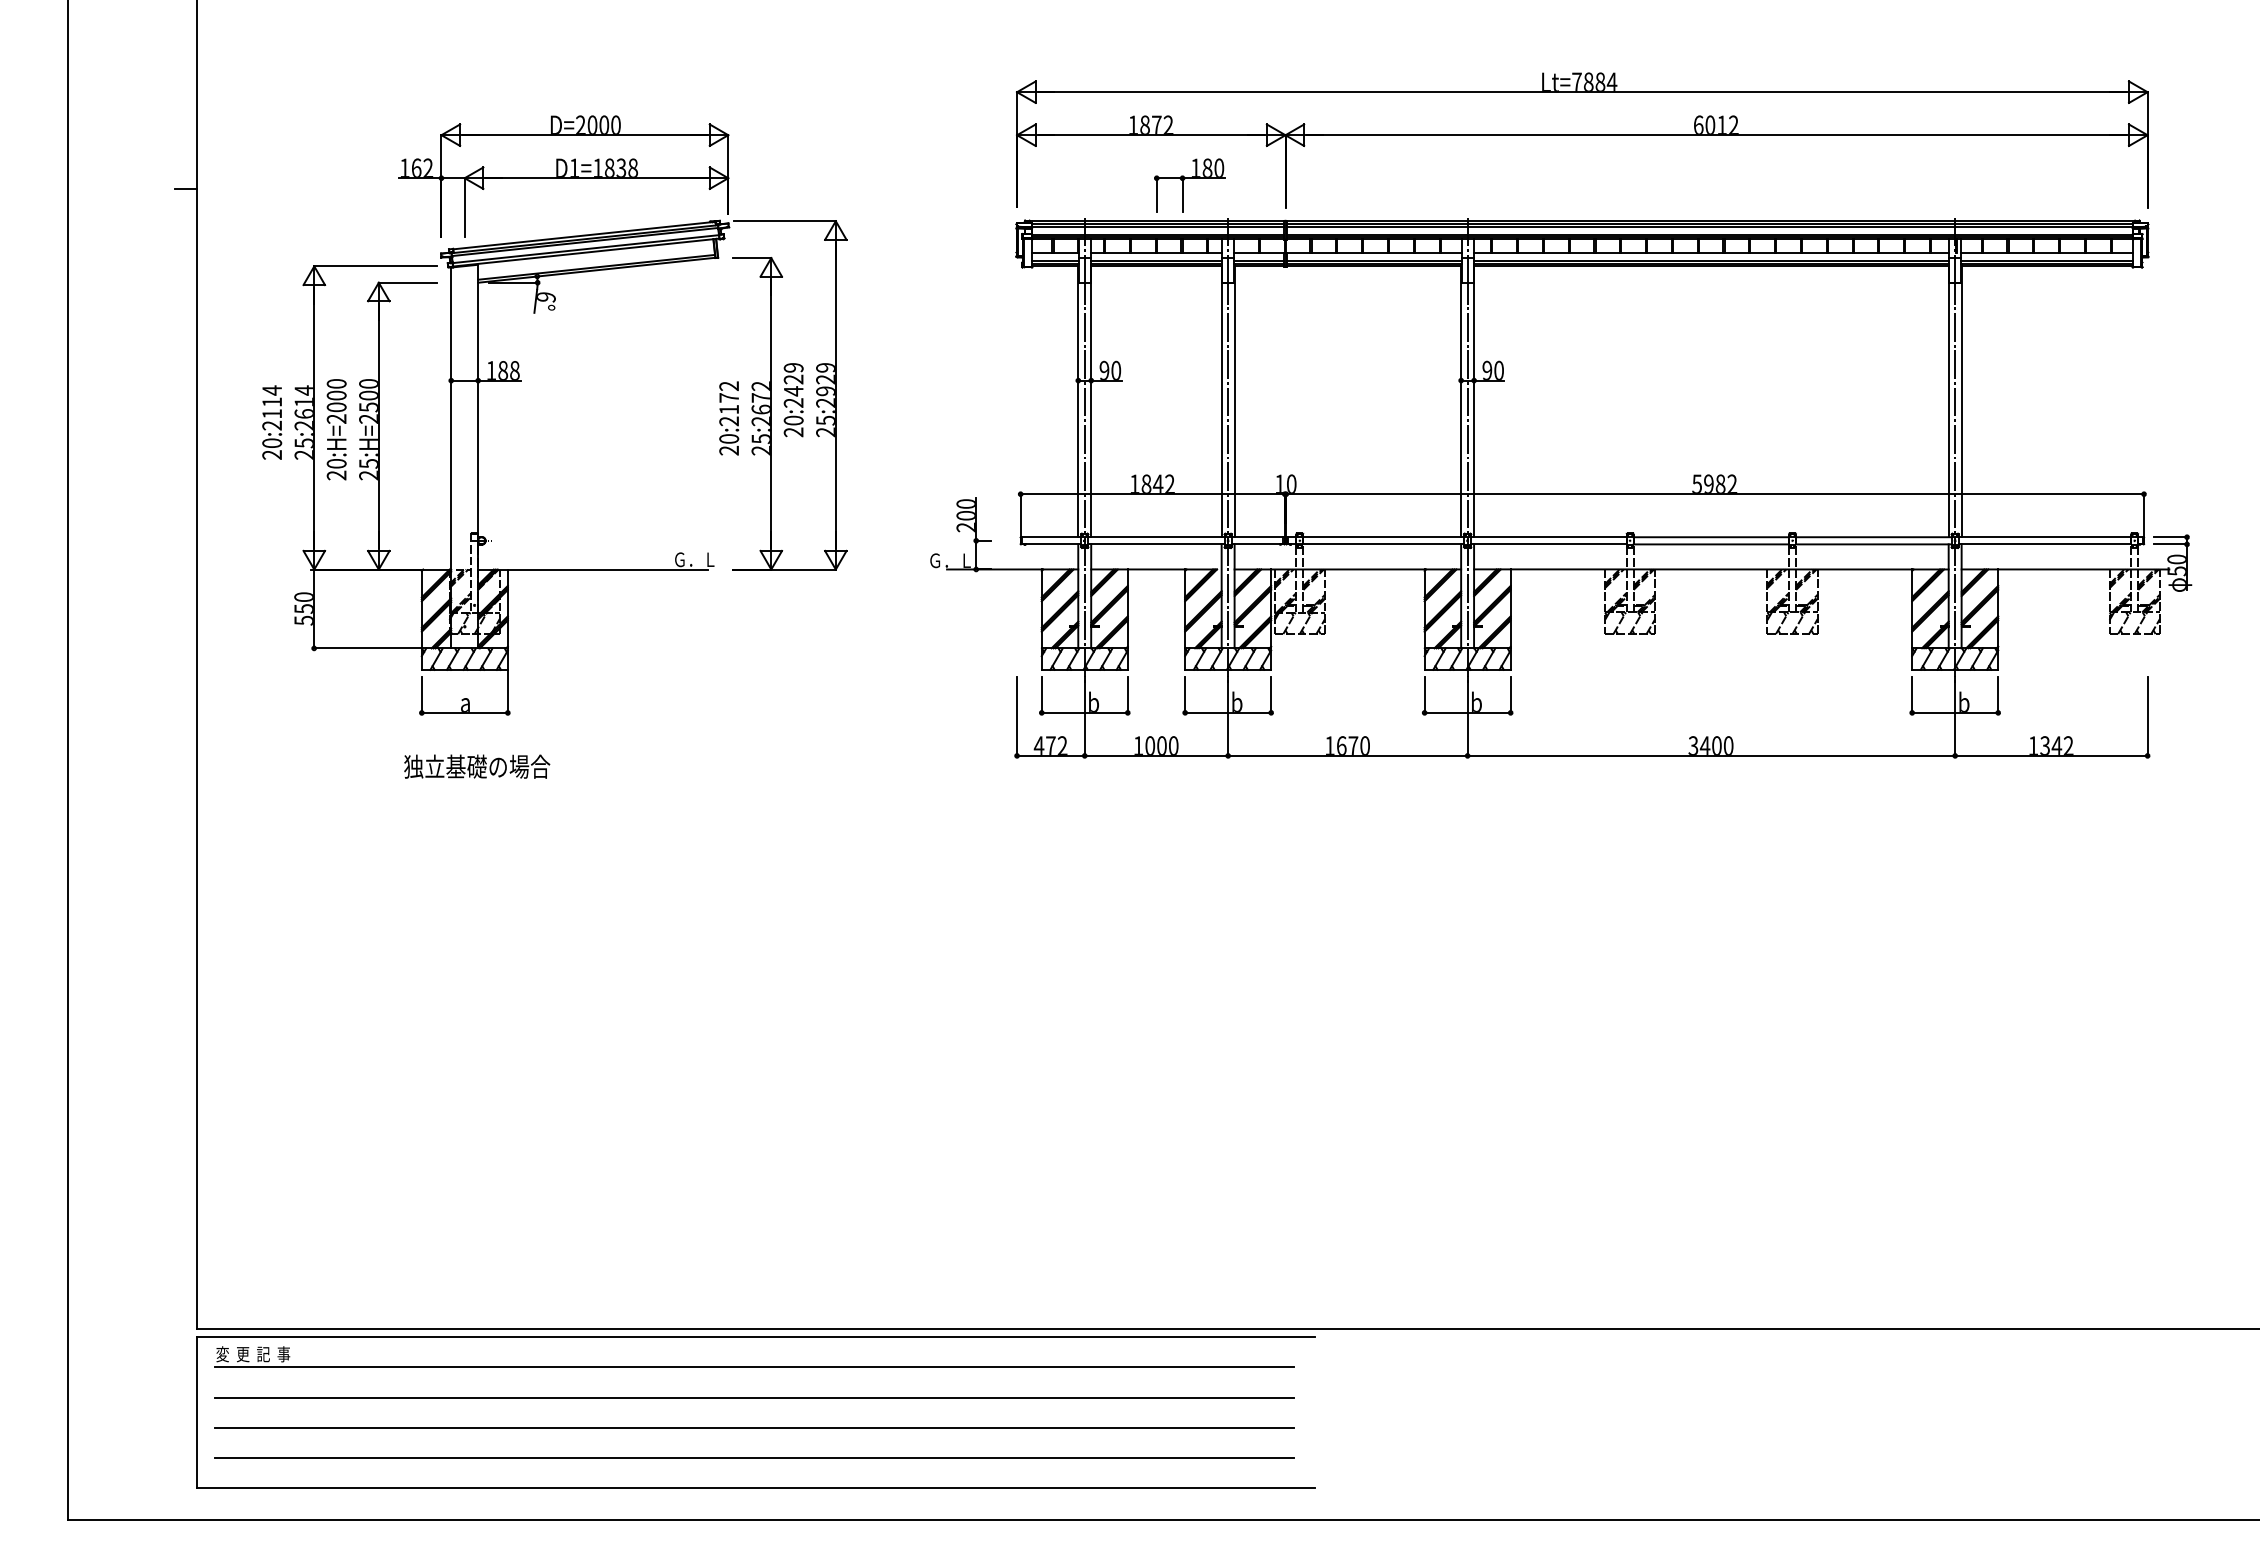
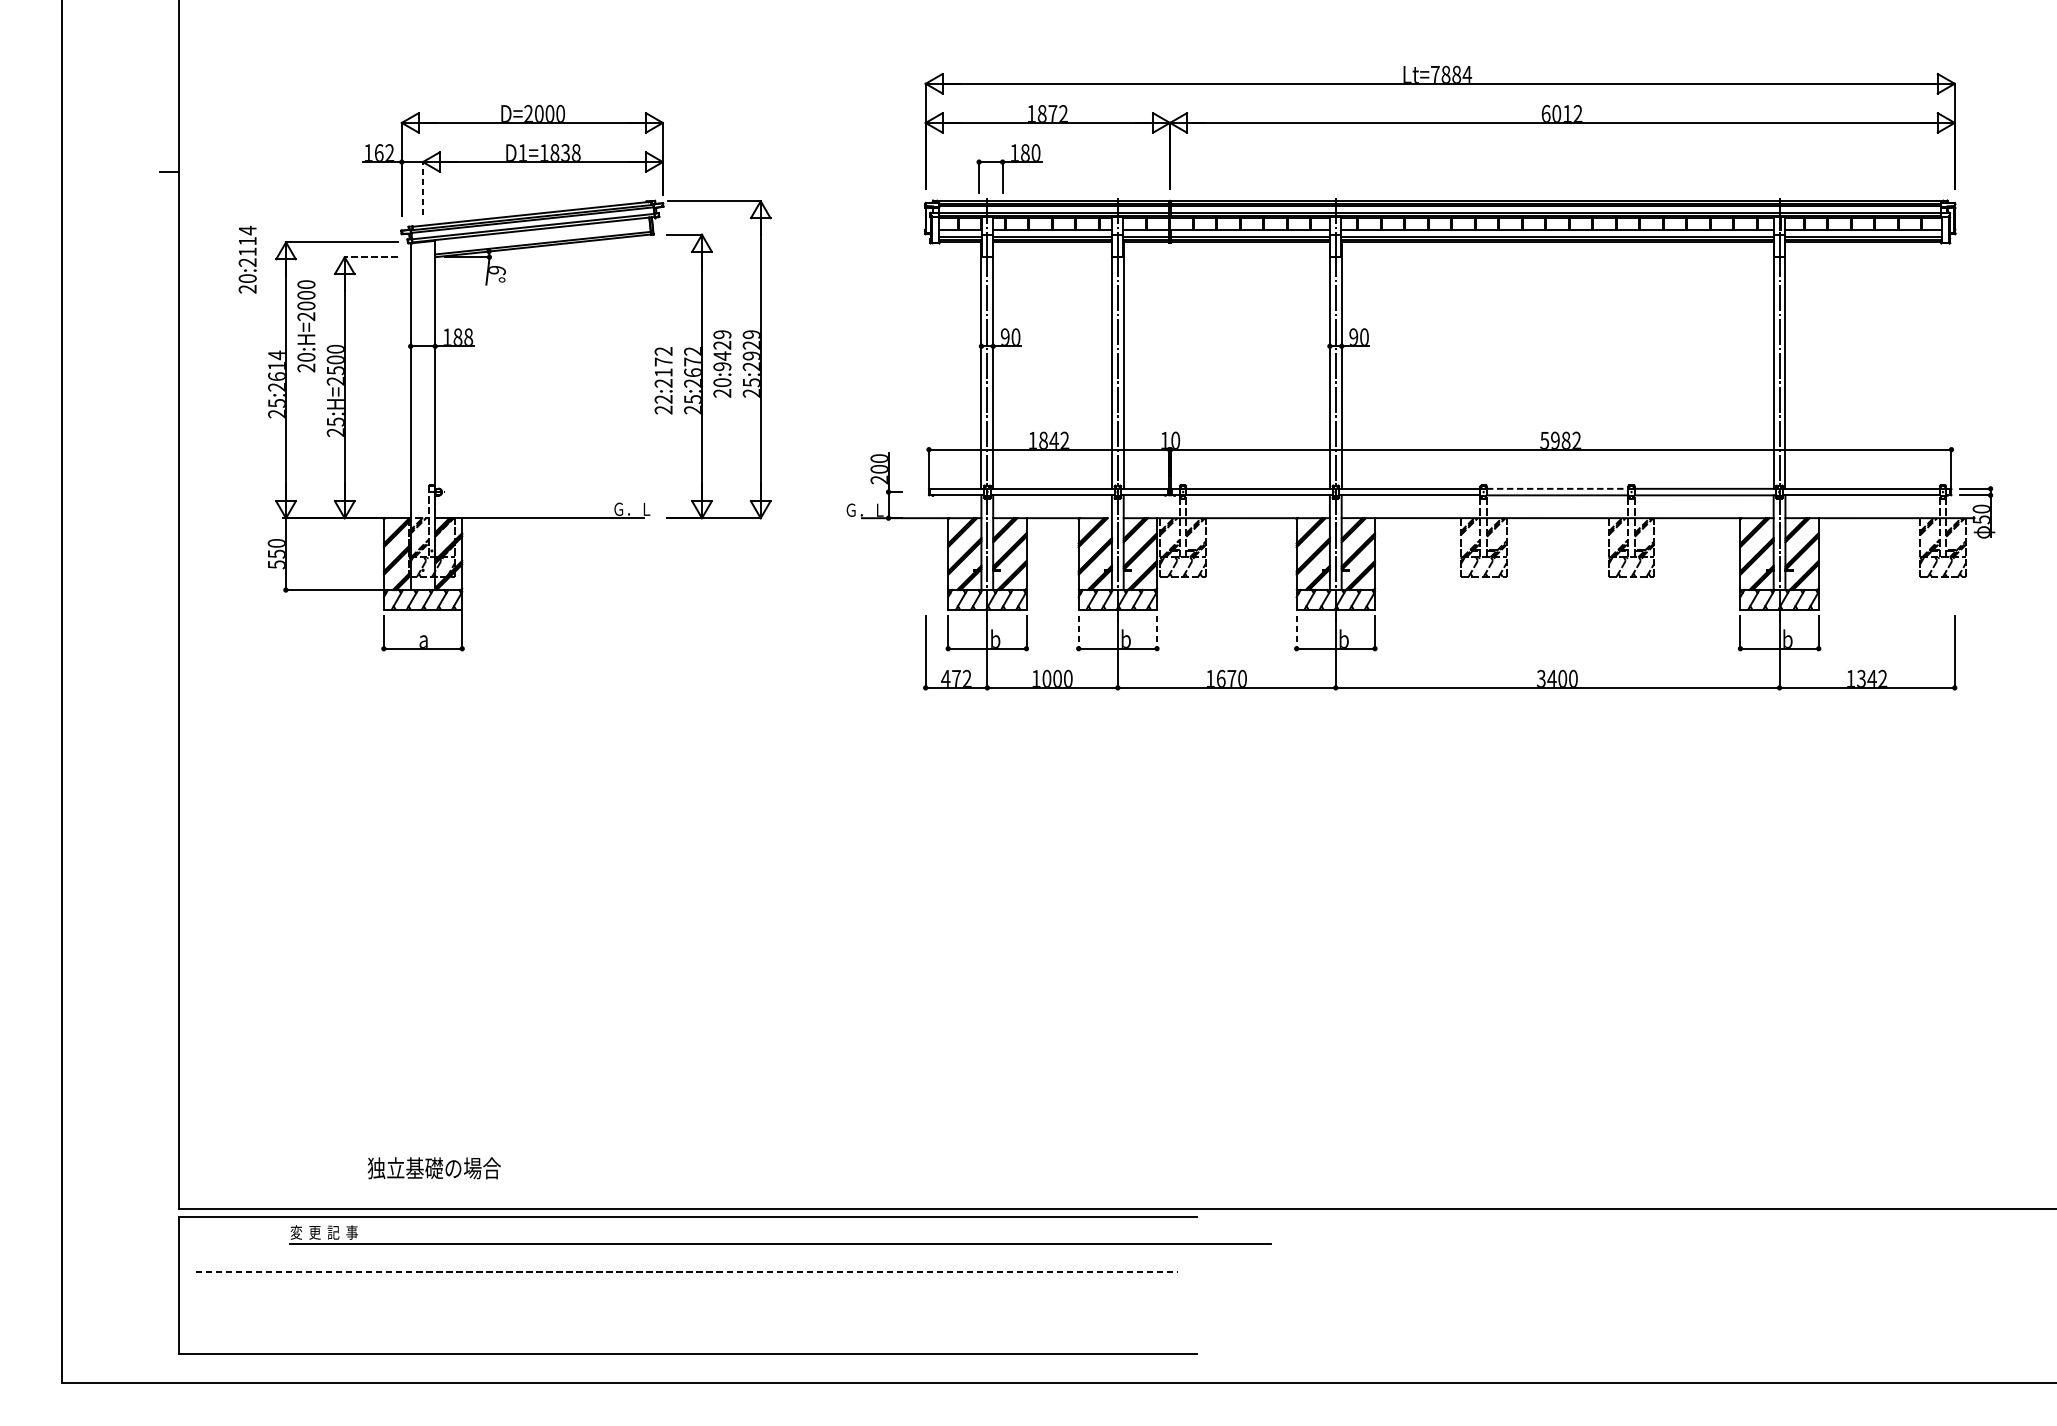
part: (1189, 185) -> (1008, 168), moved
line: (464, 206) -> (422, 187), solid -> dashed
line: (407, 282) -> (370, 256), solid -> dashed
text: (793, 402) -> (722, 366), 20:2429 -> 20:9429
text: (272, 422) -> (248, 259), moved
text: (336, 429) -> (306, 326), moved
text: (729, 438) -> (663, 398), 20:2172 -> 22:2172
line: (1711, 537) -> (1557, 489), solid -> dashed
line: (1185, 694) -> (1079, 631), solid -> dashed
line: (1271, 694) -> (1157, 631), solid -> dashed
line: (1424, 695) -> (1296, 632), solid -> dashed
text: (477, 766) -> (434, 1168), moved
part: (754, 1366) -> (780, 1243), moved
line: (755, 1397) -> (687, 1271), solid -> dashed
line: (754, 1427) -> (686, 1299), removed
line: (754, 1457) -> (686, 1326), removed

